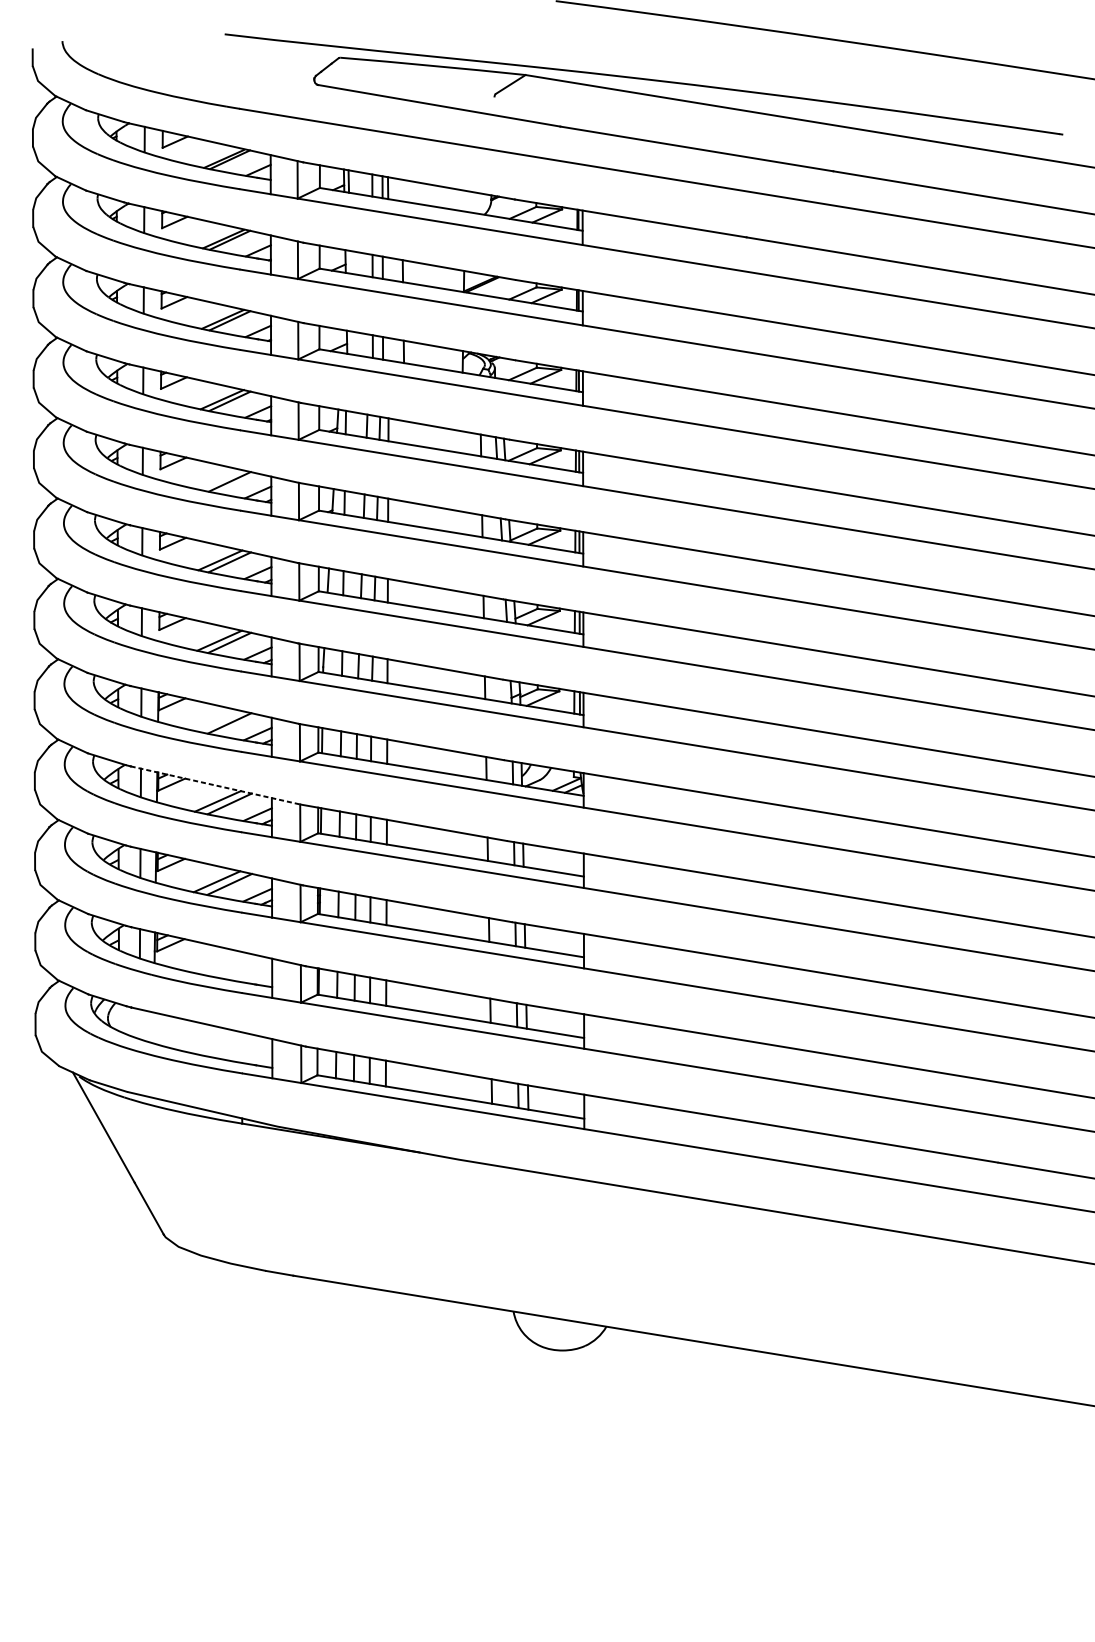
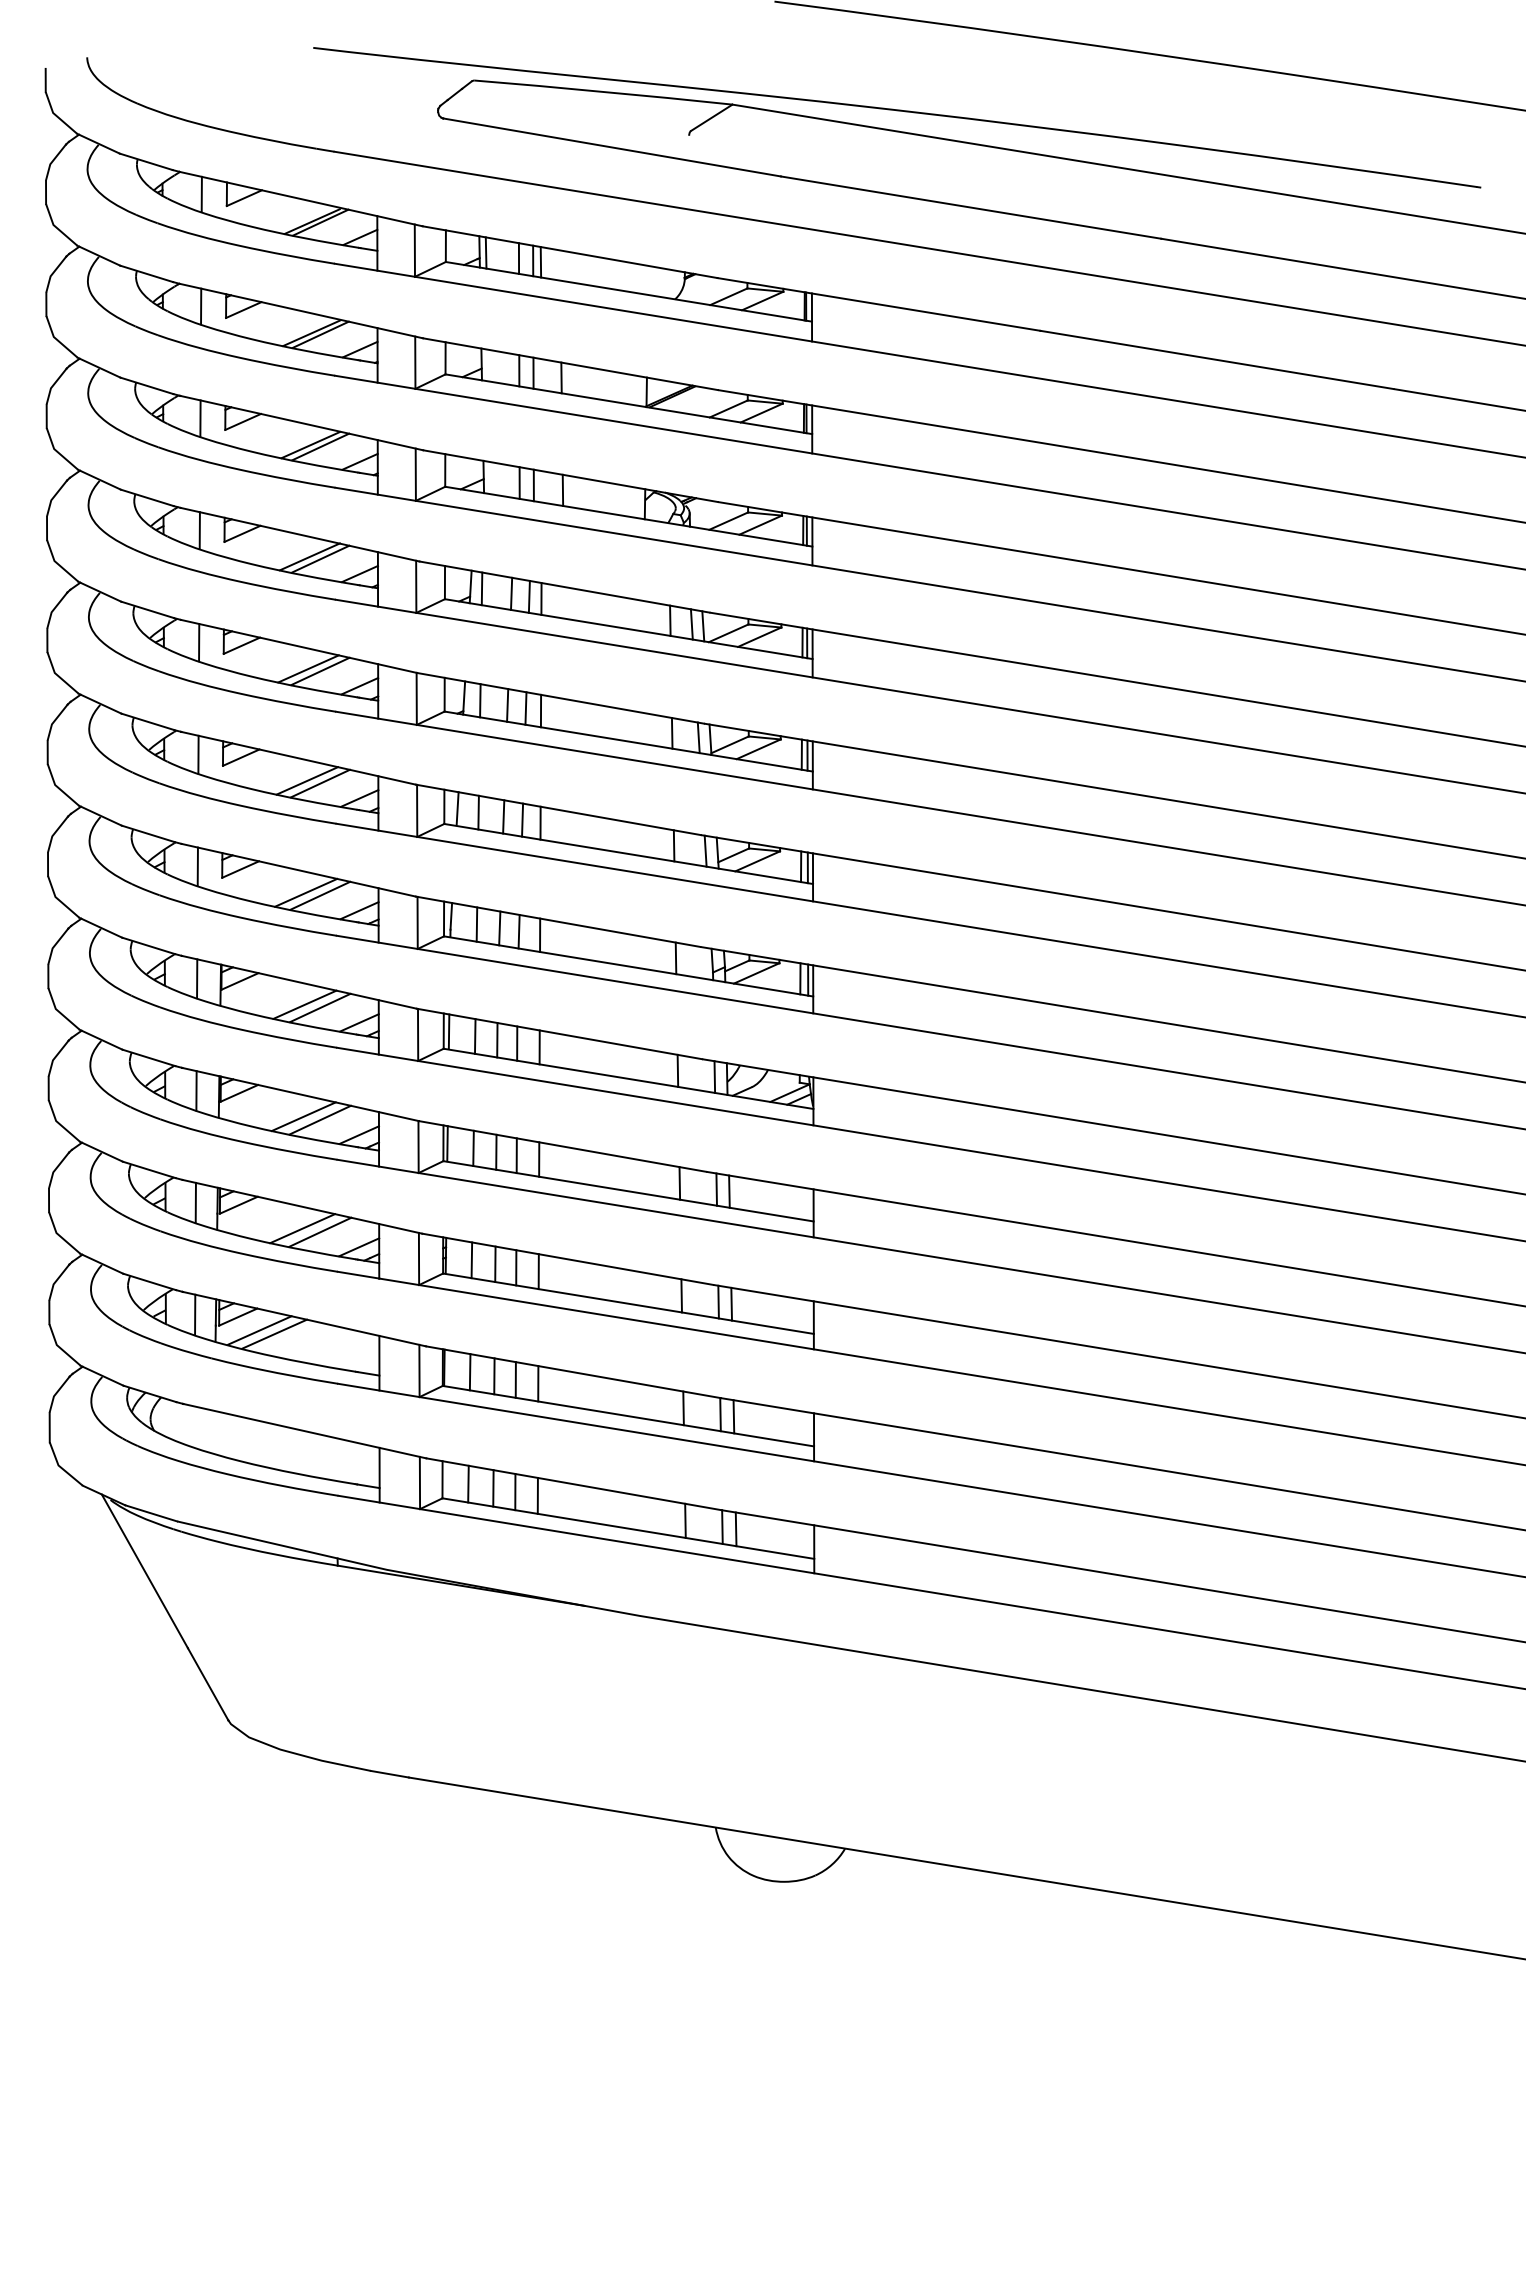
line: (221, 479) -> (308, 668), added
line: (218, 720) -> (304, 1004), added
line: (216, 785) -> (301, 1094), dashed -> solid
line: (186, 954) -> (259, 1330), added
line: (196, 957) -> (274, 1333), added

